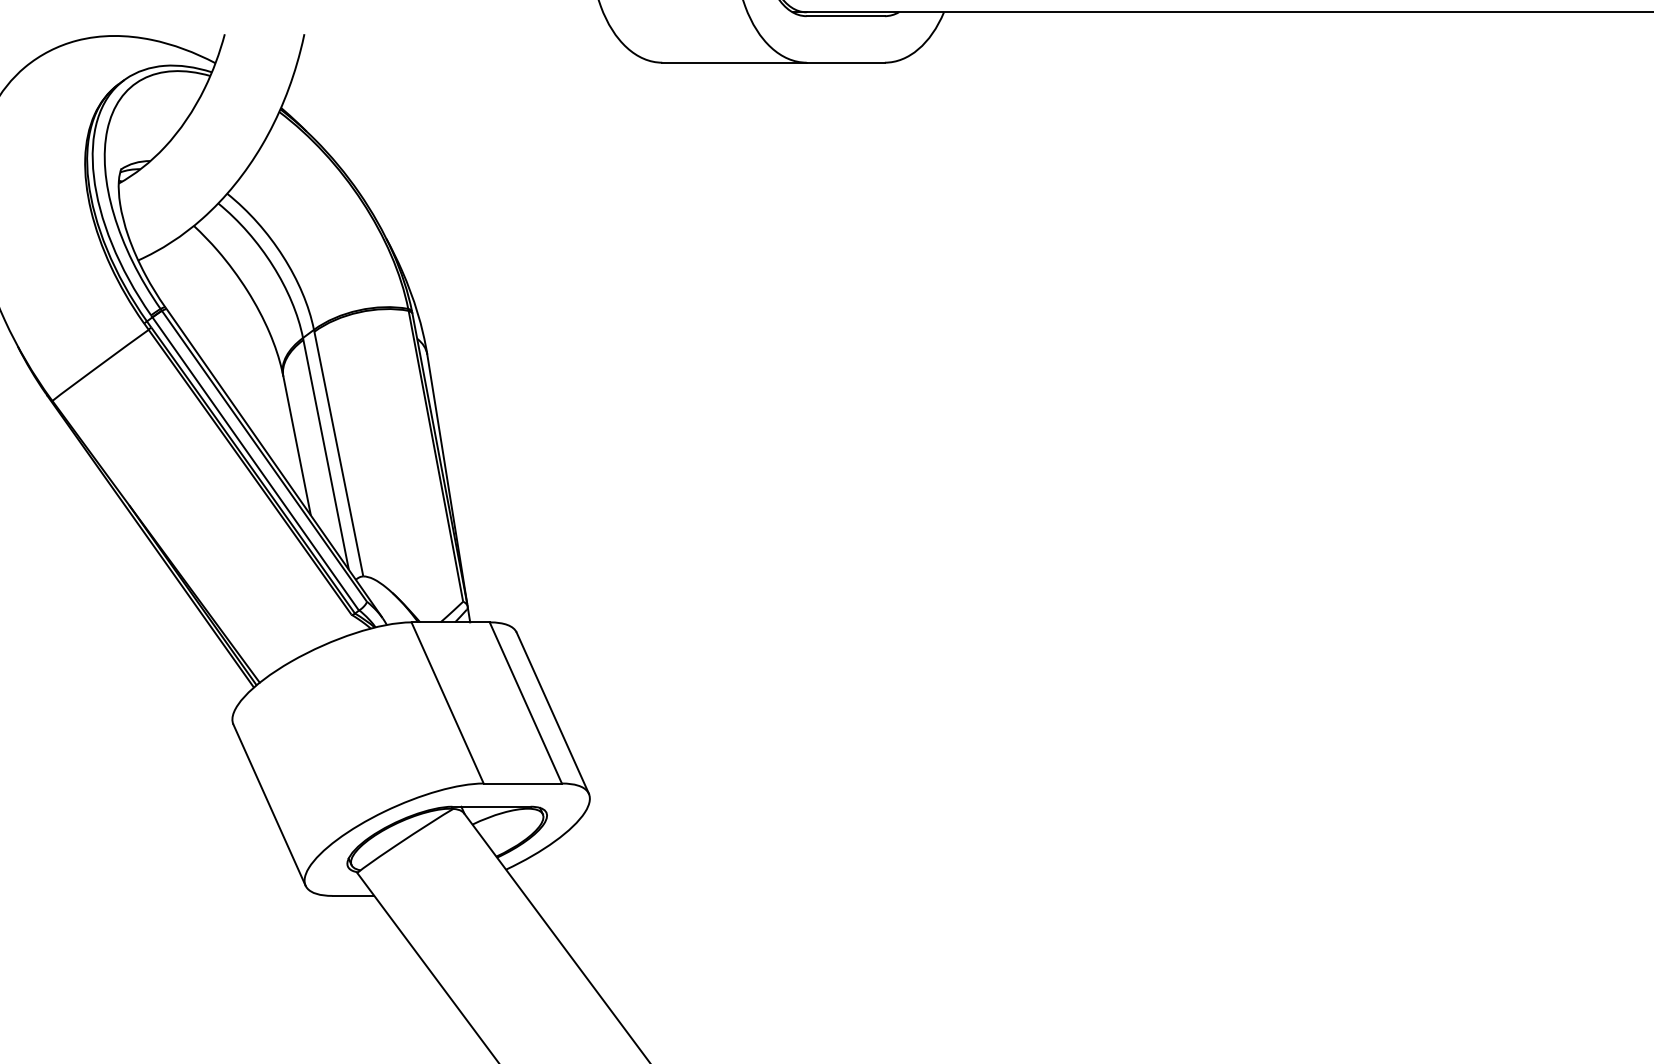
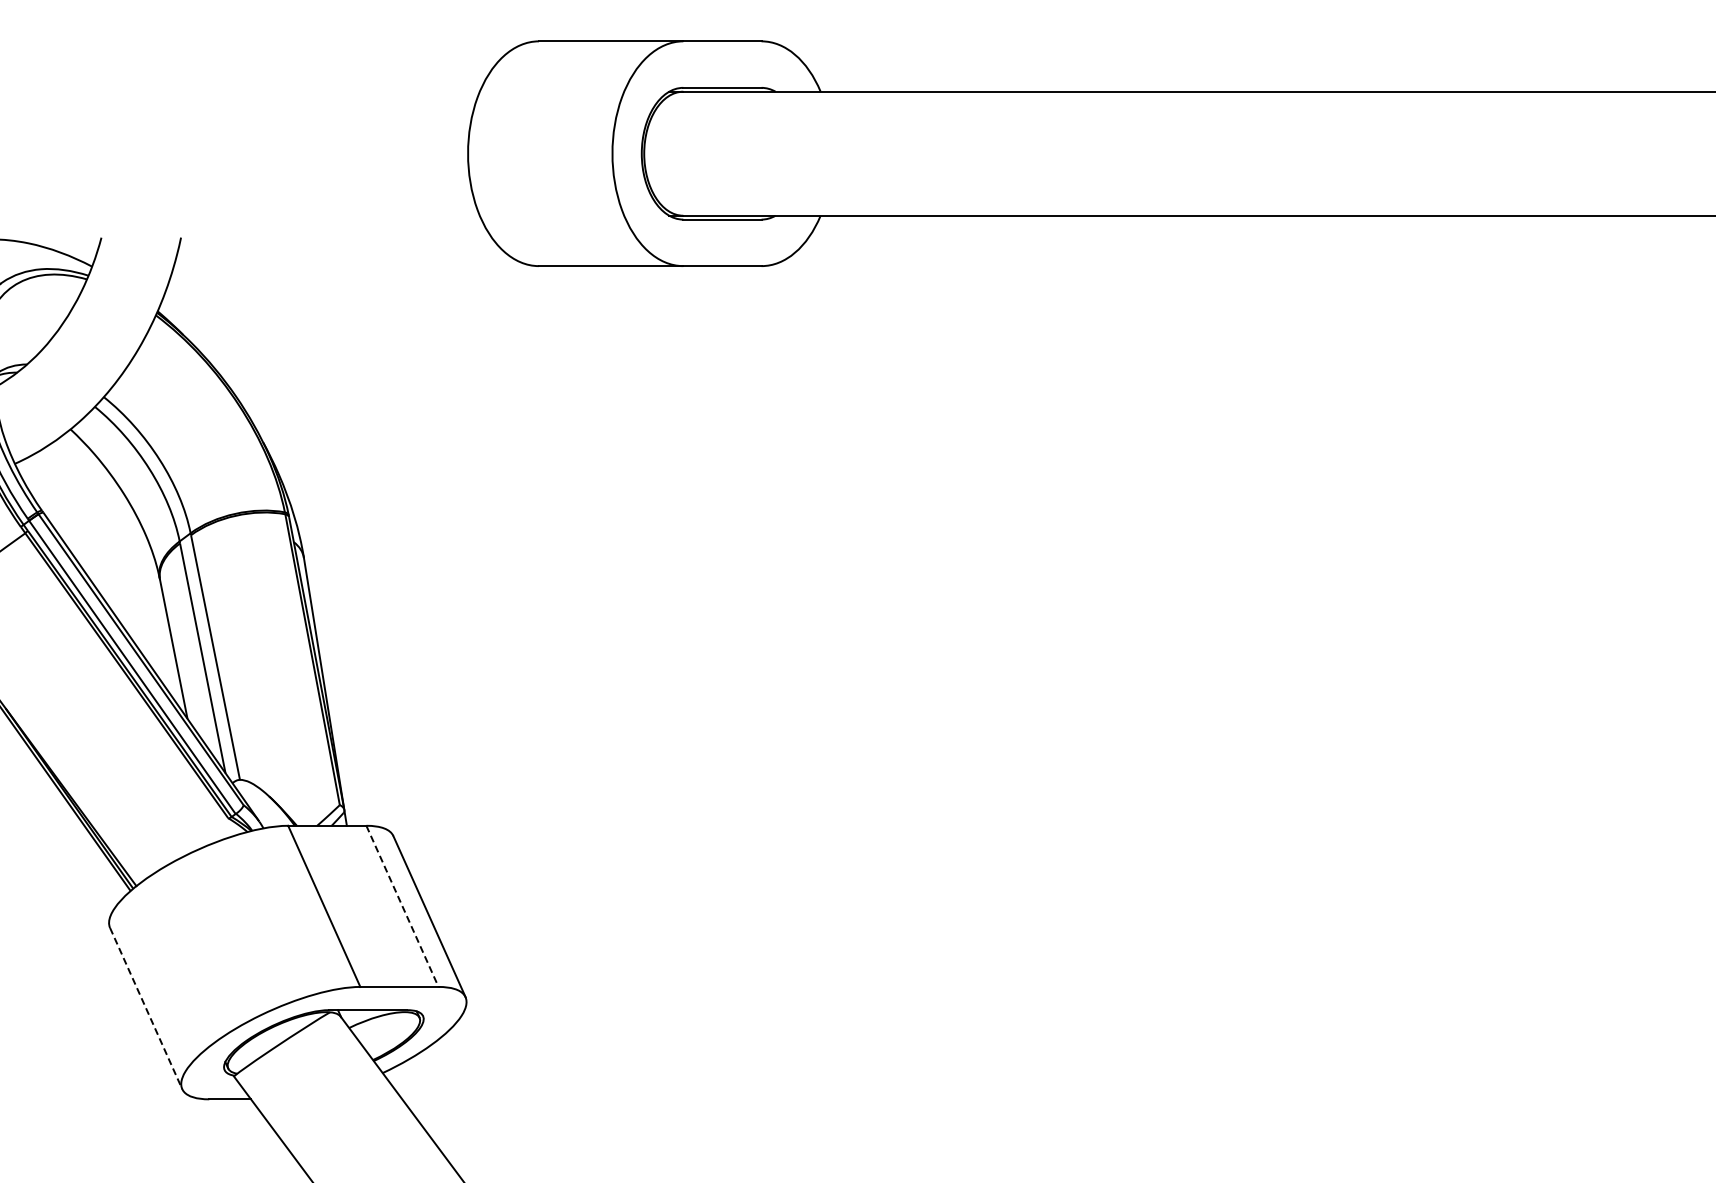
line: (525, 703) -> (402, 906), solid -> dashed
line: (269, 805) -> (146, 1008), solid -> dashed

